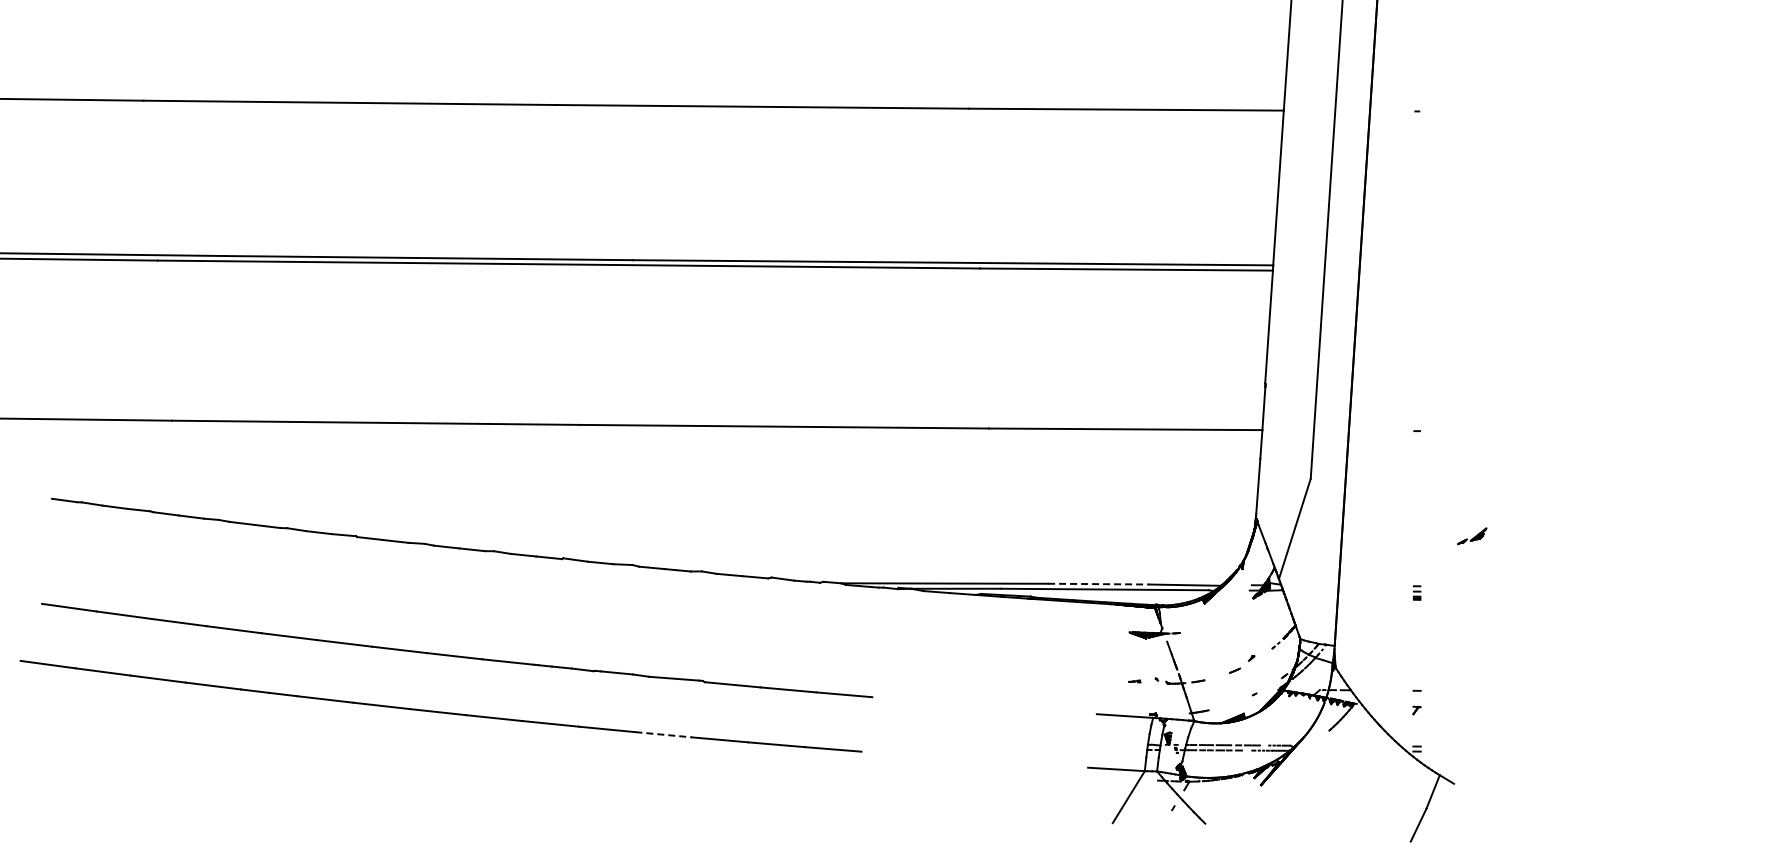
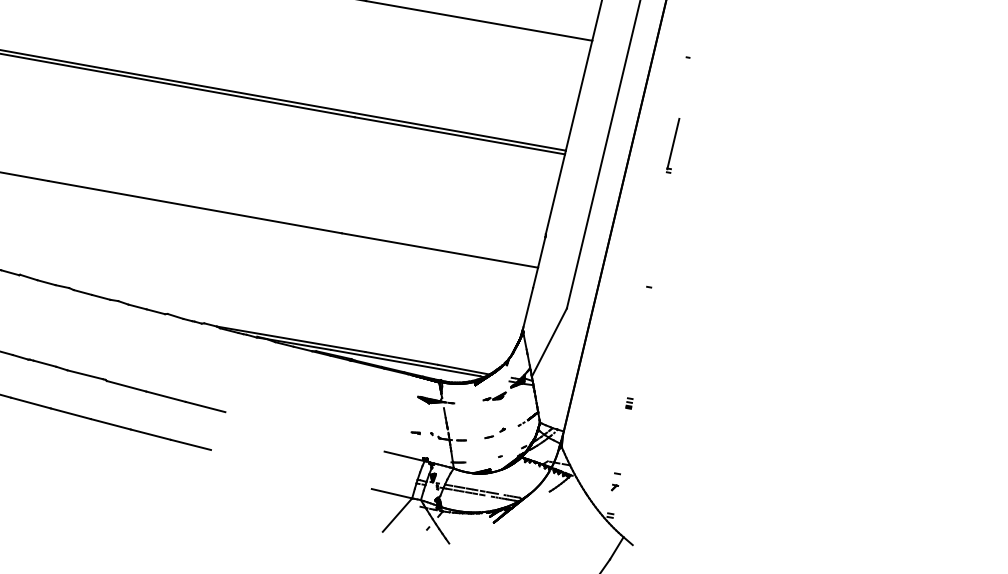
part: (1416, 233) -> (672, 145), added
part: (1472, 536) -> (494, 396), moved
line: (1098, 584) -> (401, 358), dashed -> solid
line: (664, 734) -> (71, 413), dashed -> solid

